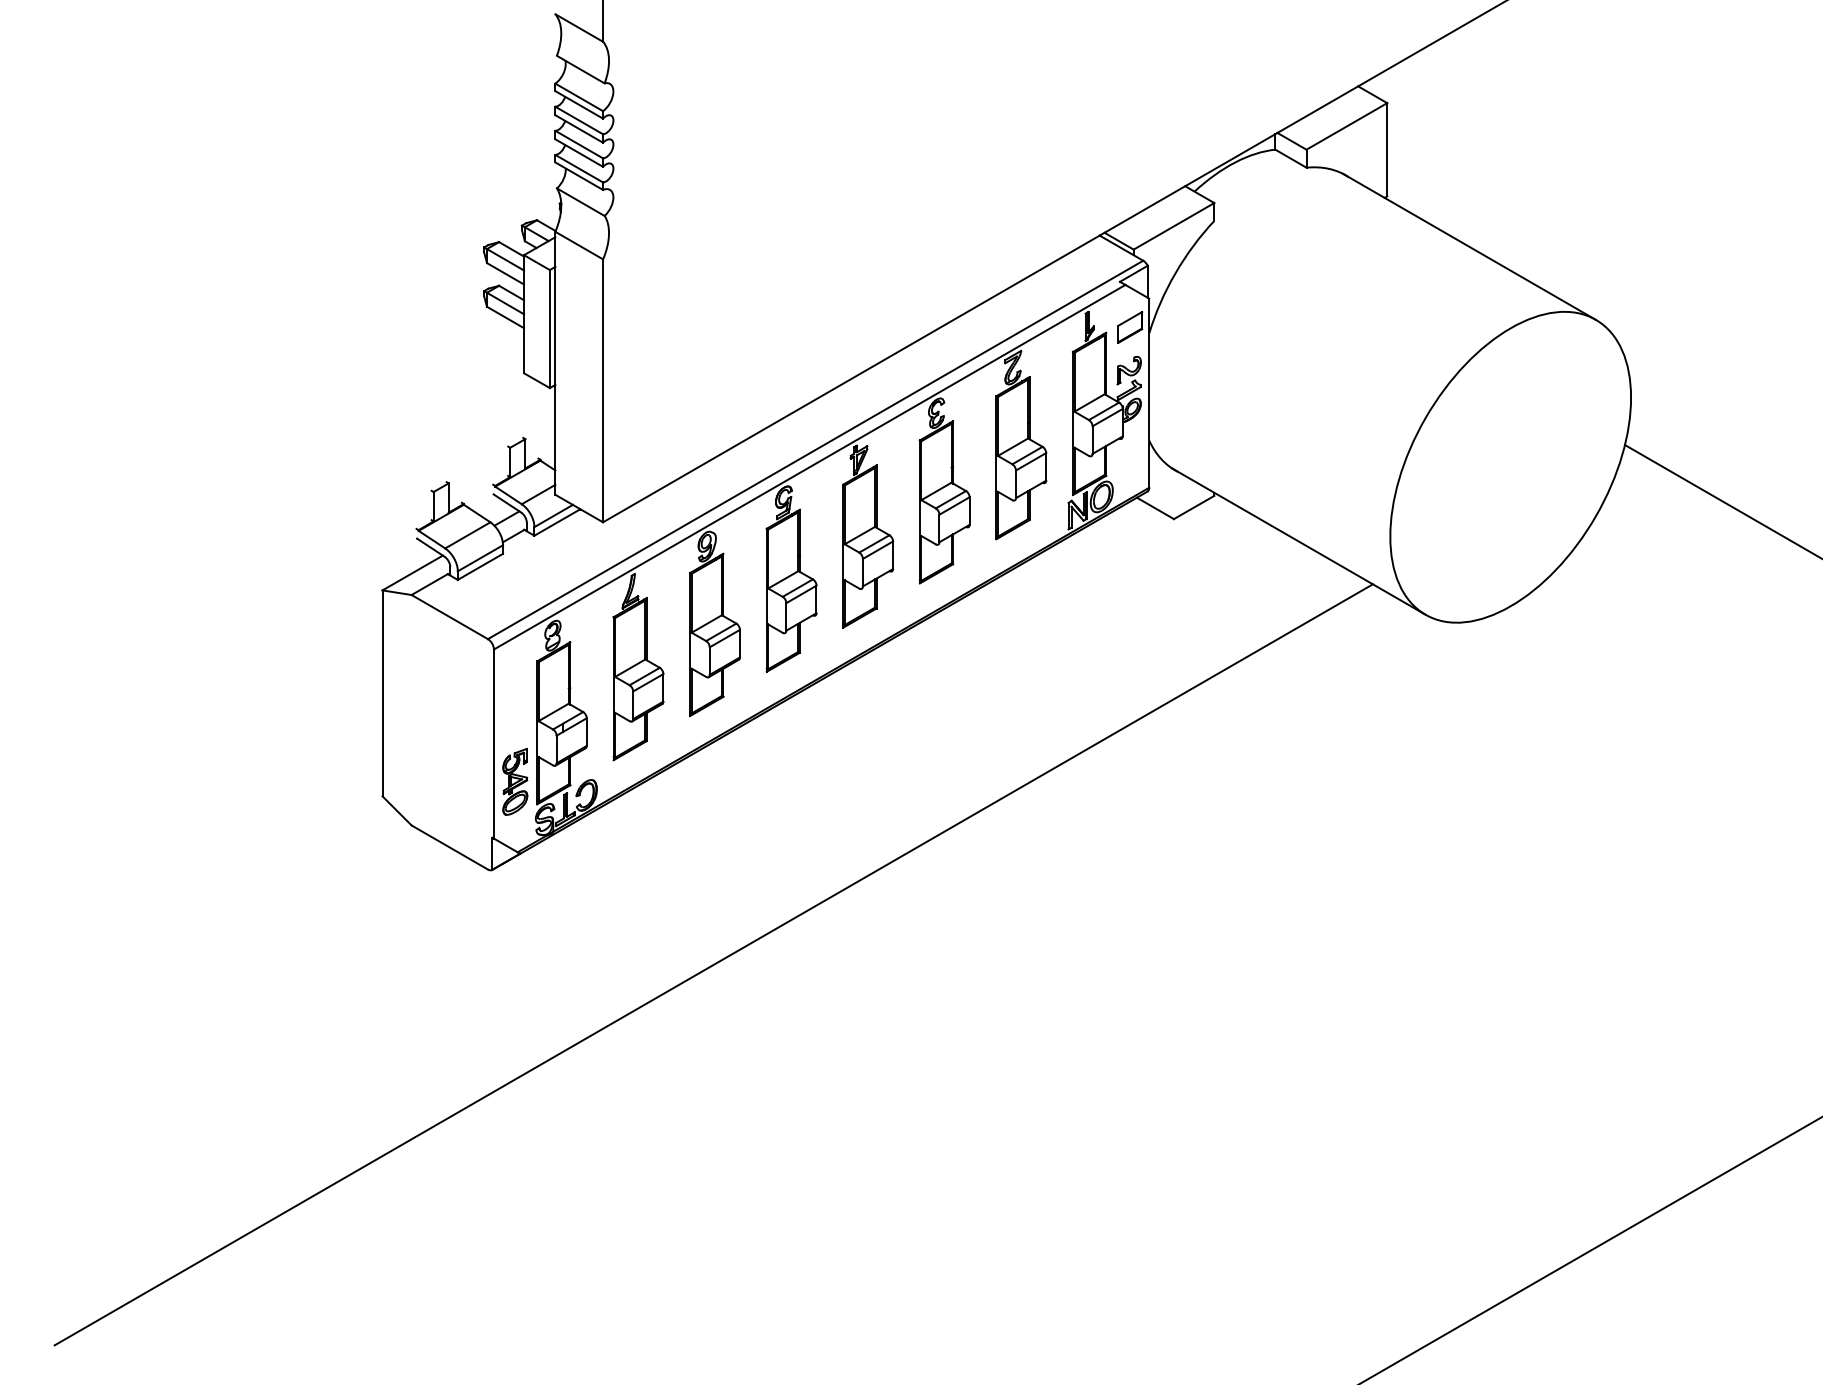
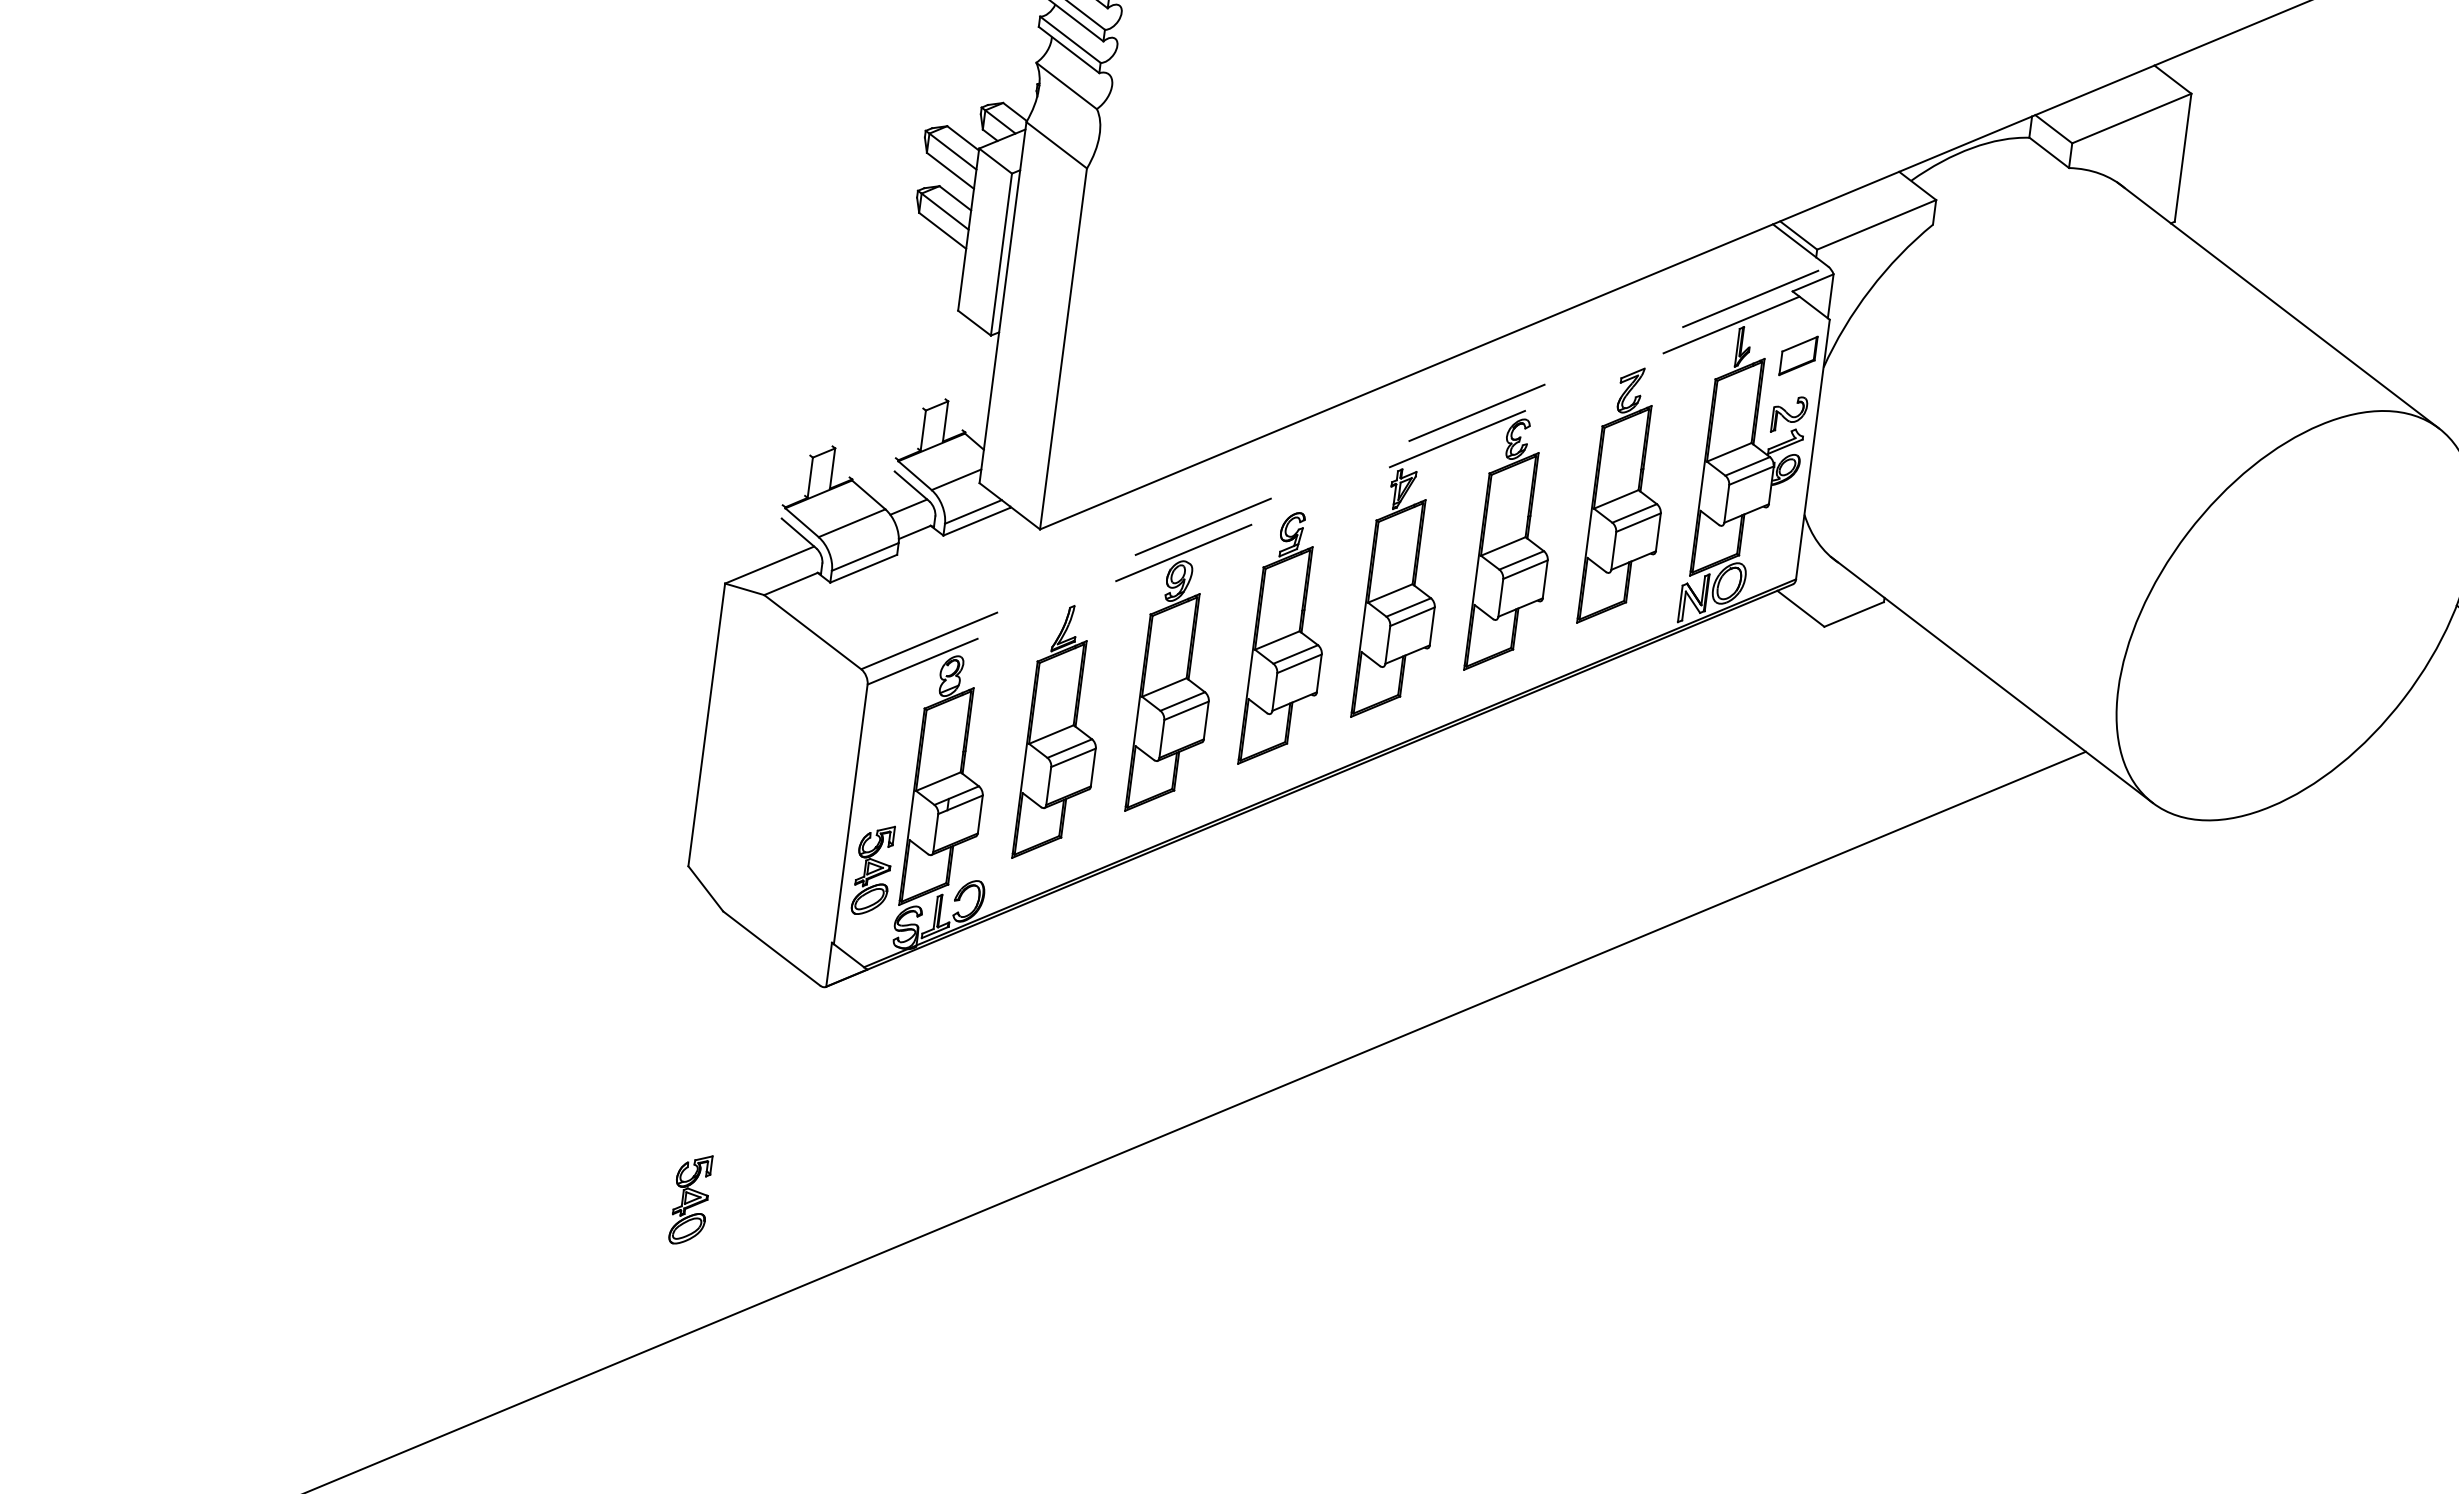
line: (816, 449) -> (1346, 467), solid -> dashed
line: (809, 467) -> (1333, 490), solid -> dashed
part: (415, 1034) -> (691, 1199), added

